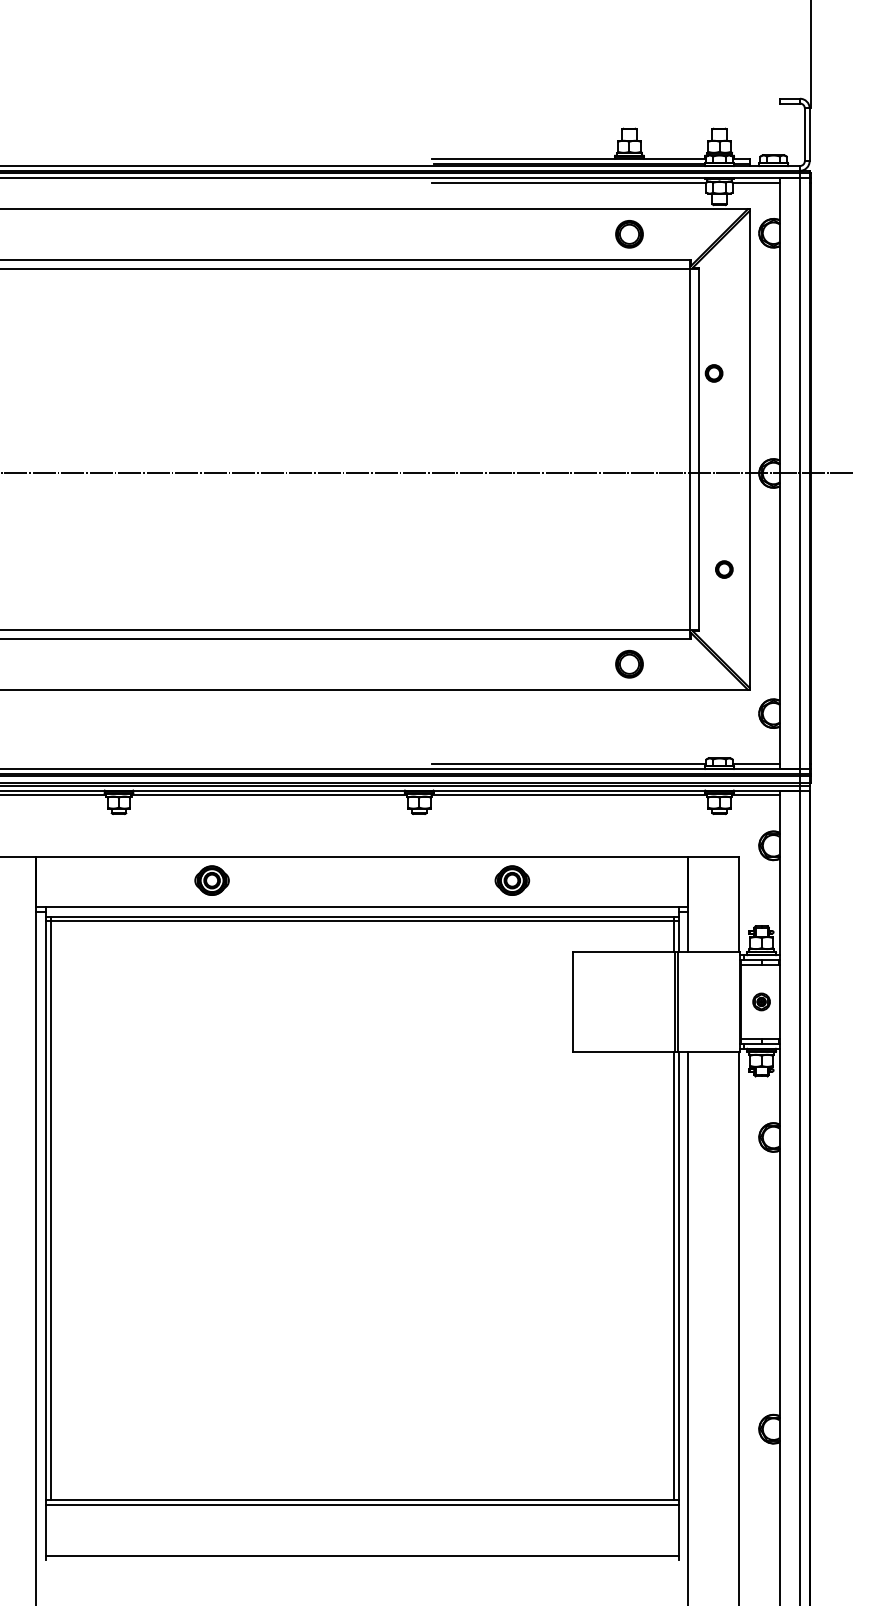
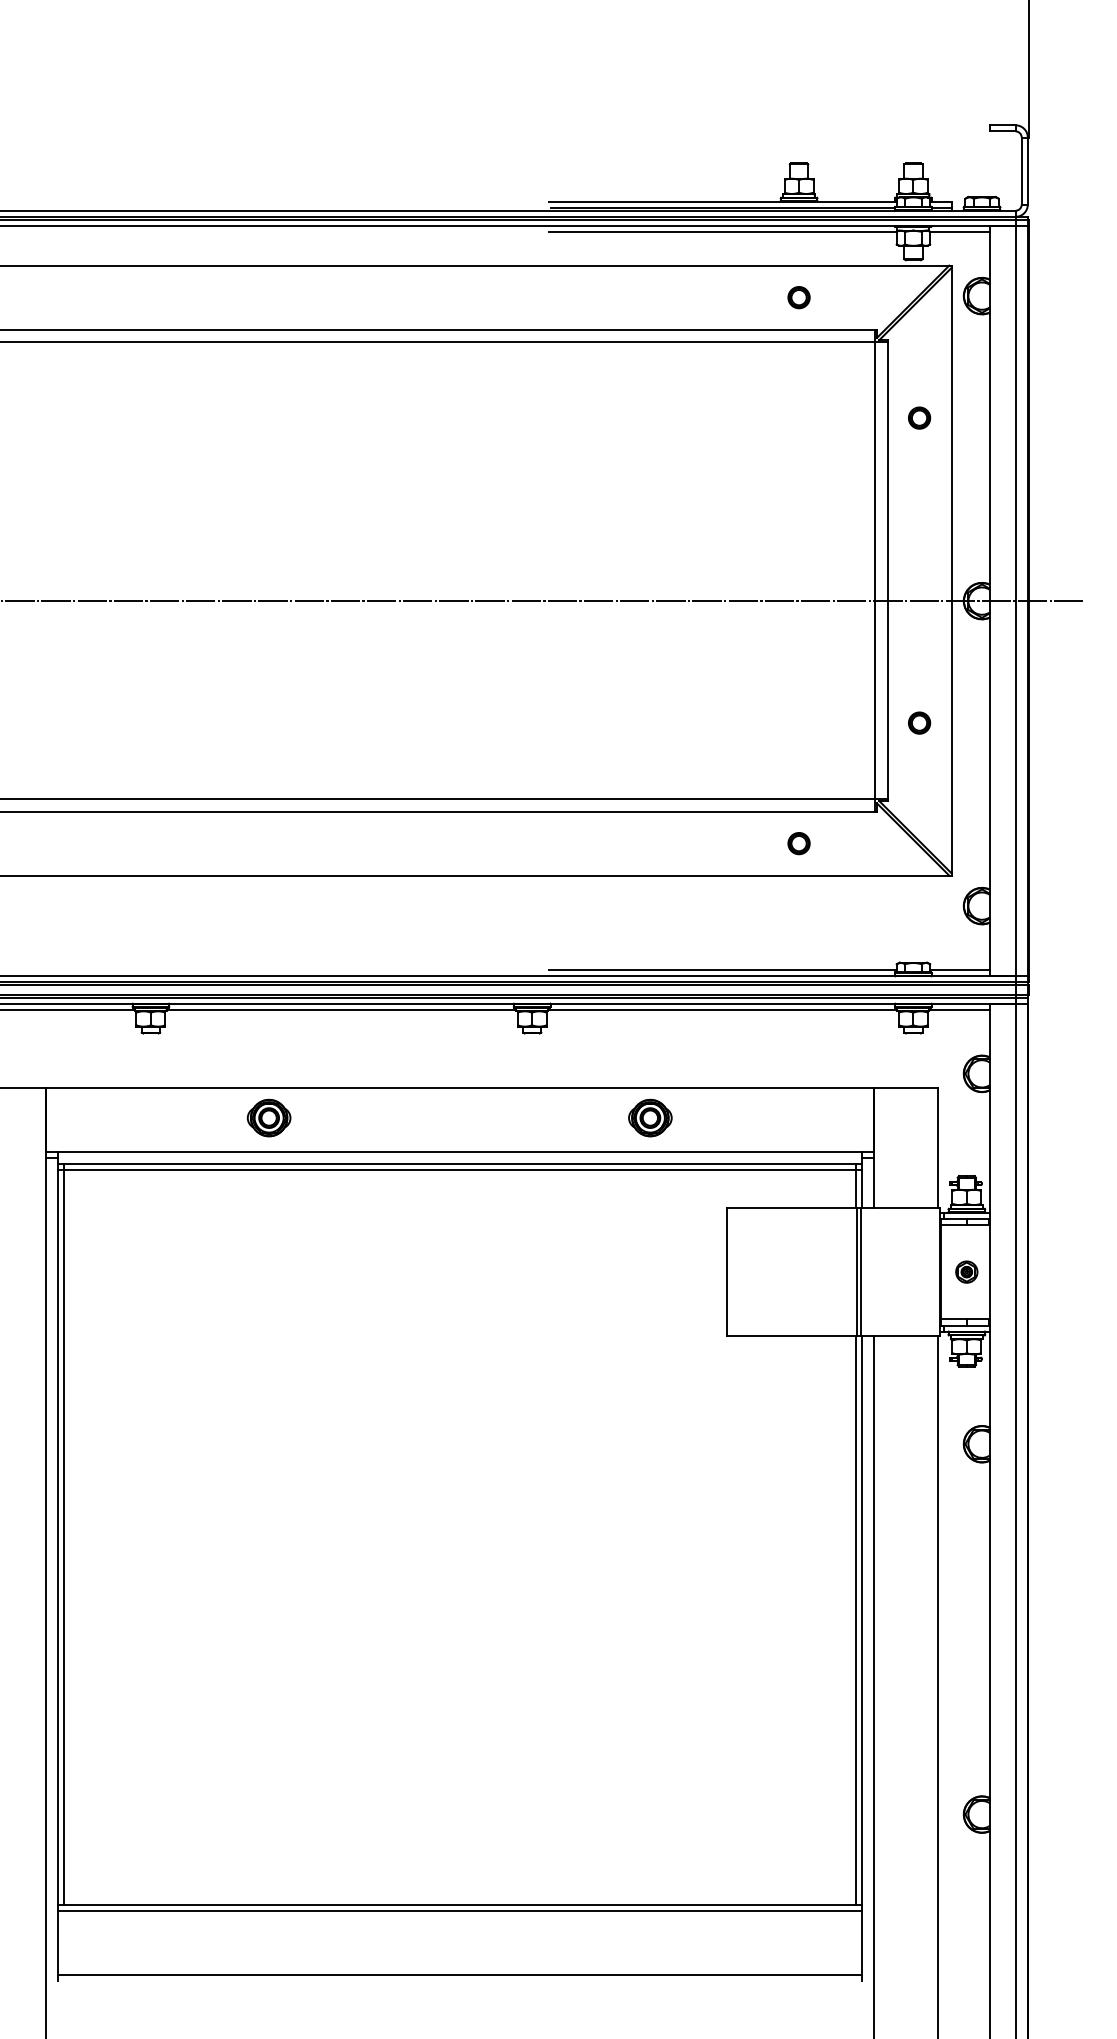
part: (629, 234) -> (798, 297), size x0.62
part: (714, 372) -> (919, 417), moved
part: (629, 664) -> (798, 843), size x0.62

